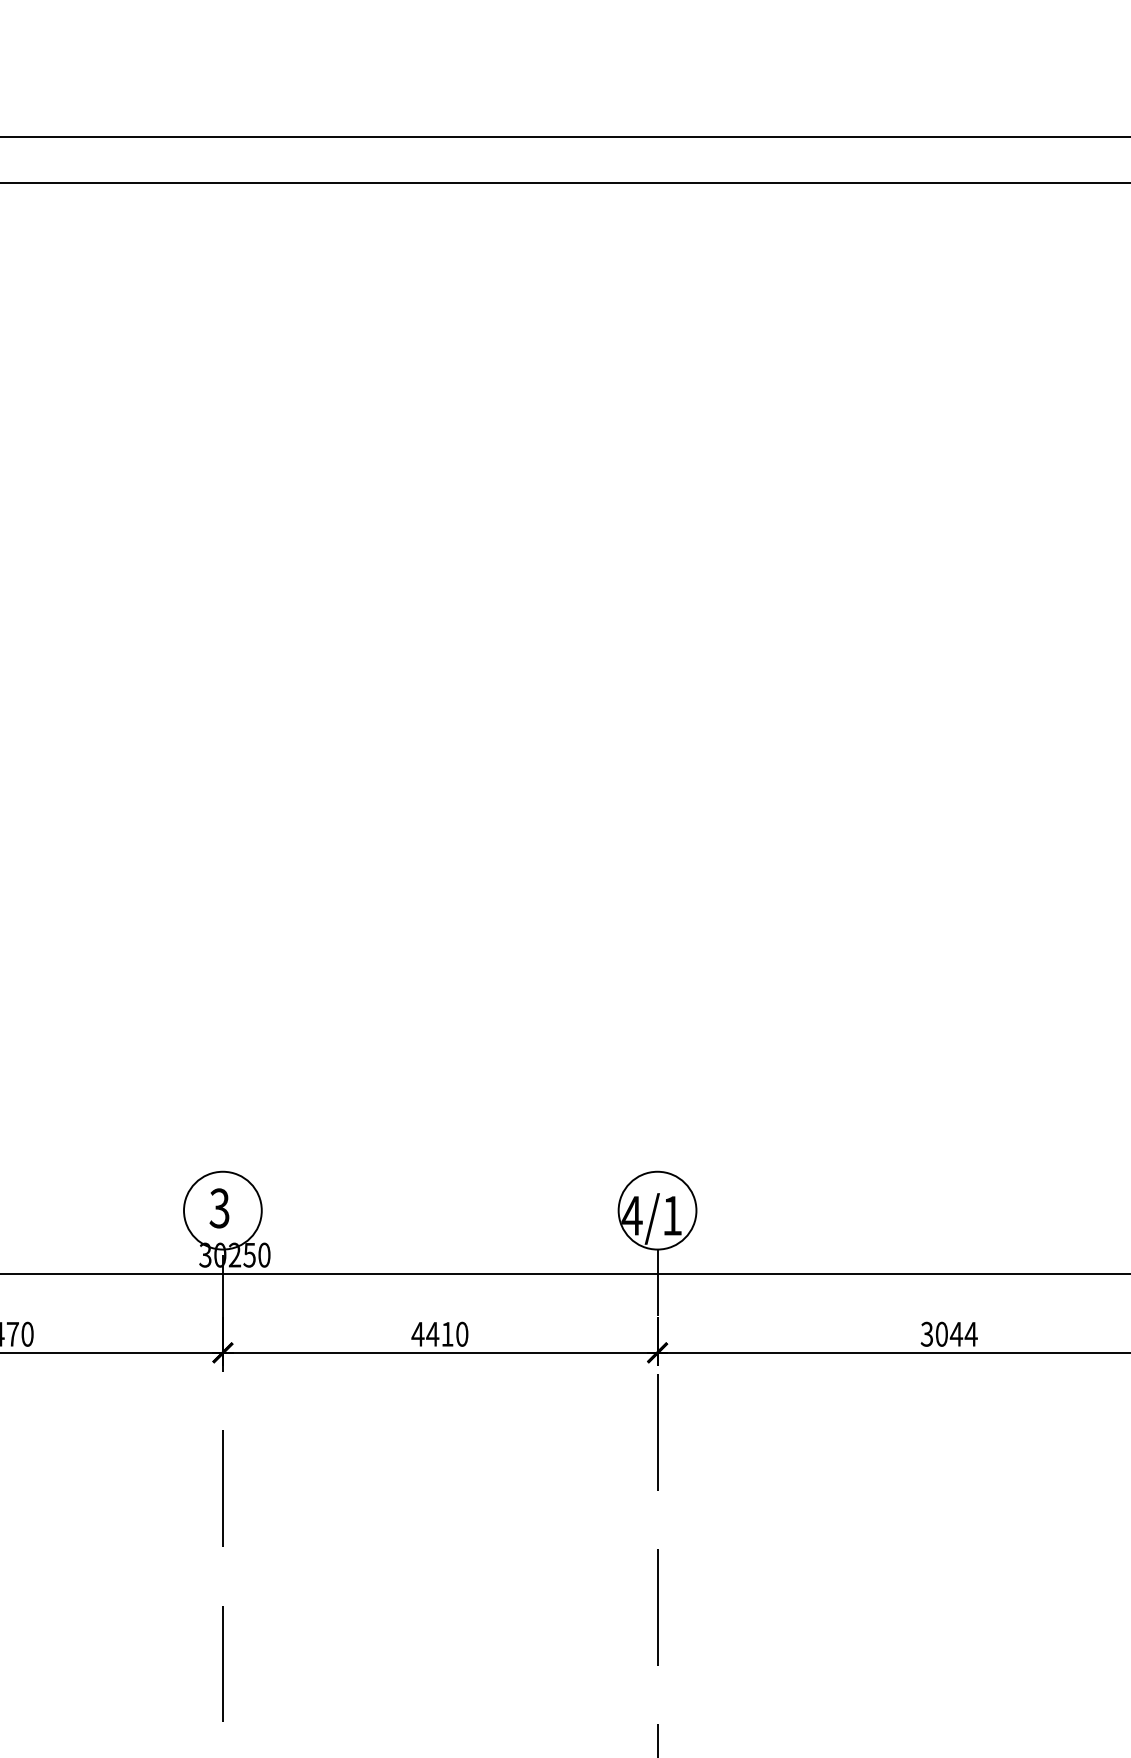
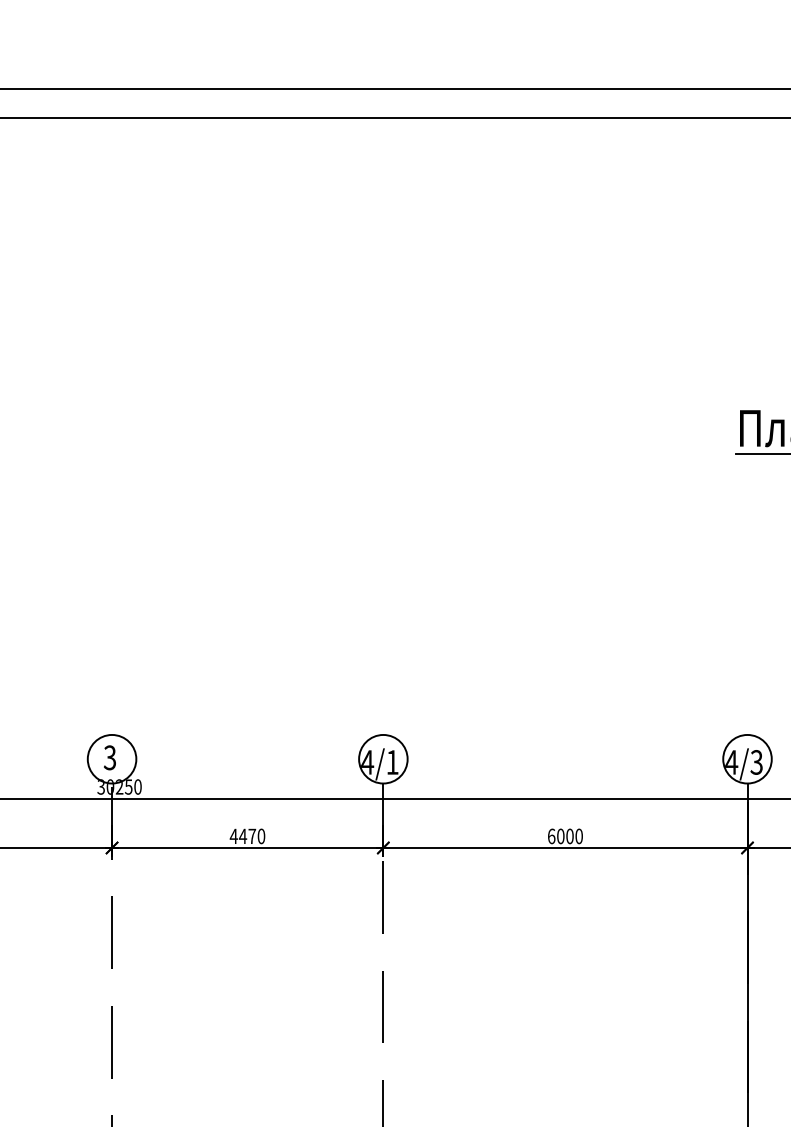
text: (447, 1332) -> (252, 835), 4410 -> 4470
text: (949, 1334) -> (565, 836), 3044 -> 6000

